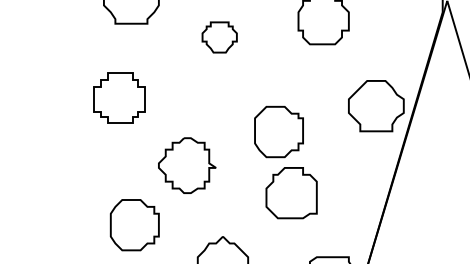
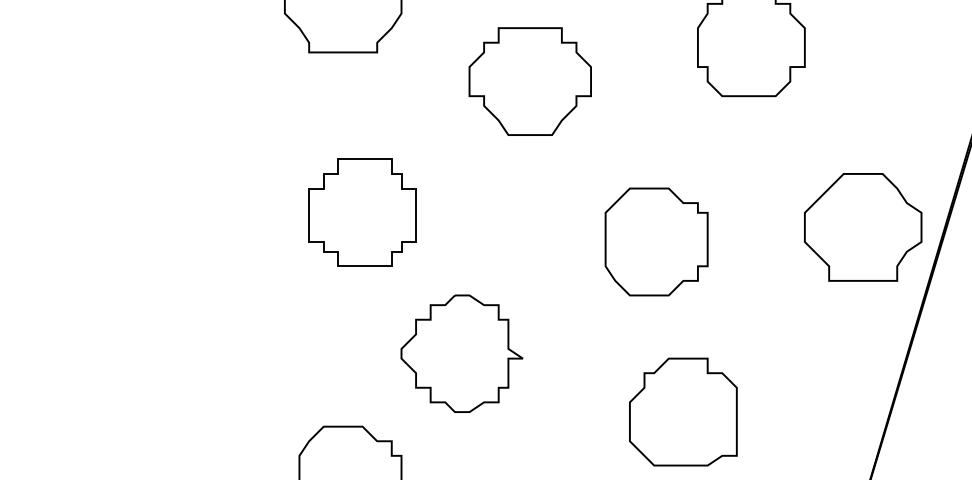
part: (219, 37) -> (530, 81), size x1.67
part: (119, 97) -> (362, 211), moved
part: (278, 131) -> (655, 240), moved

